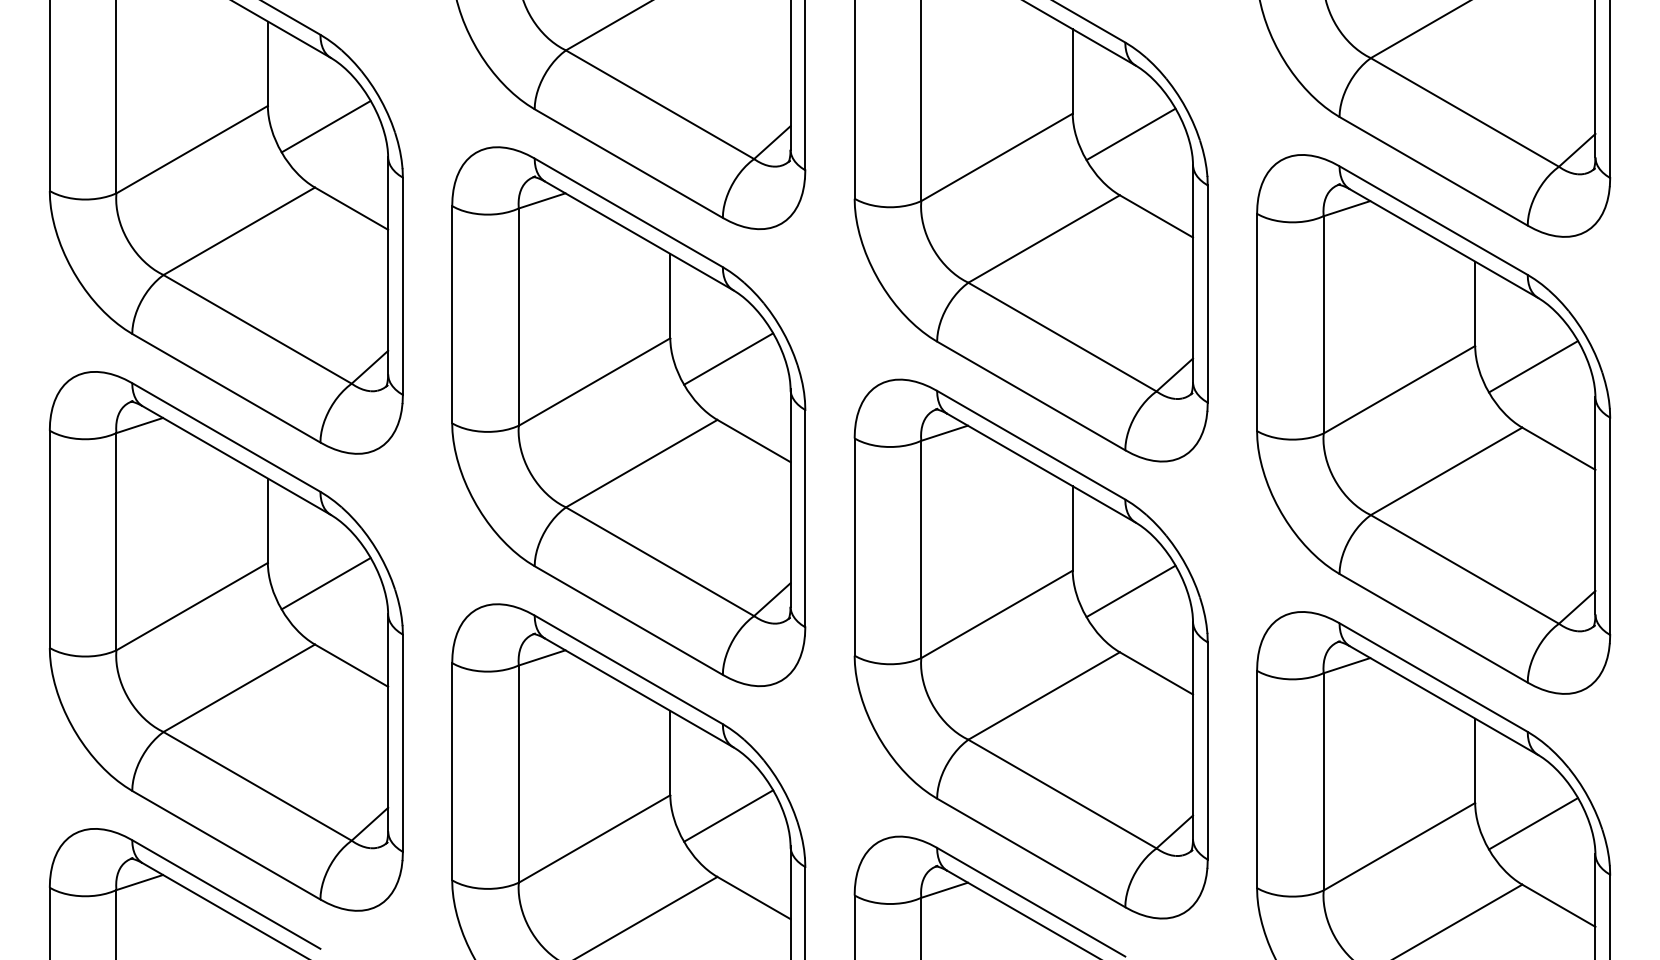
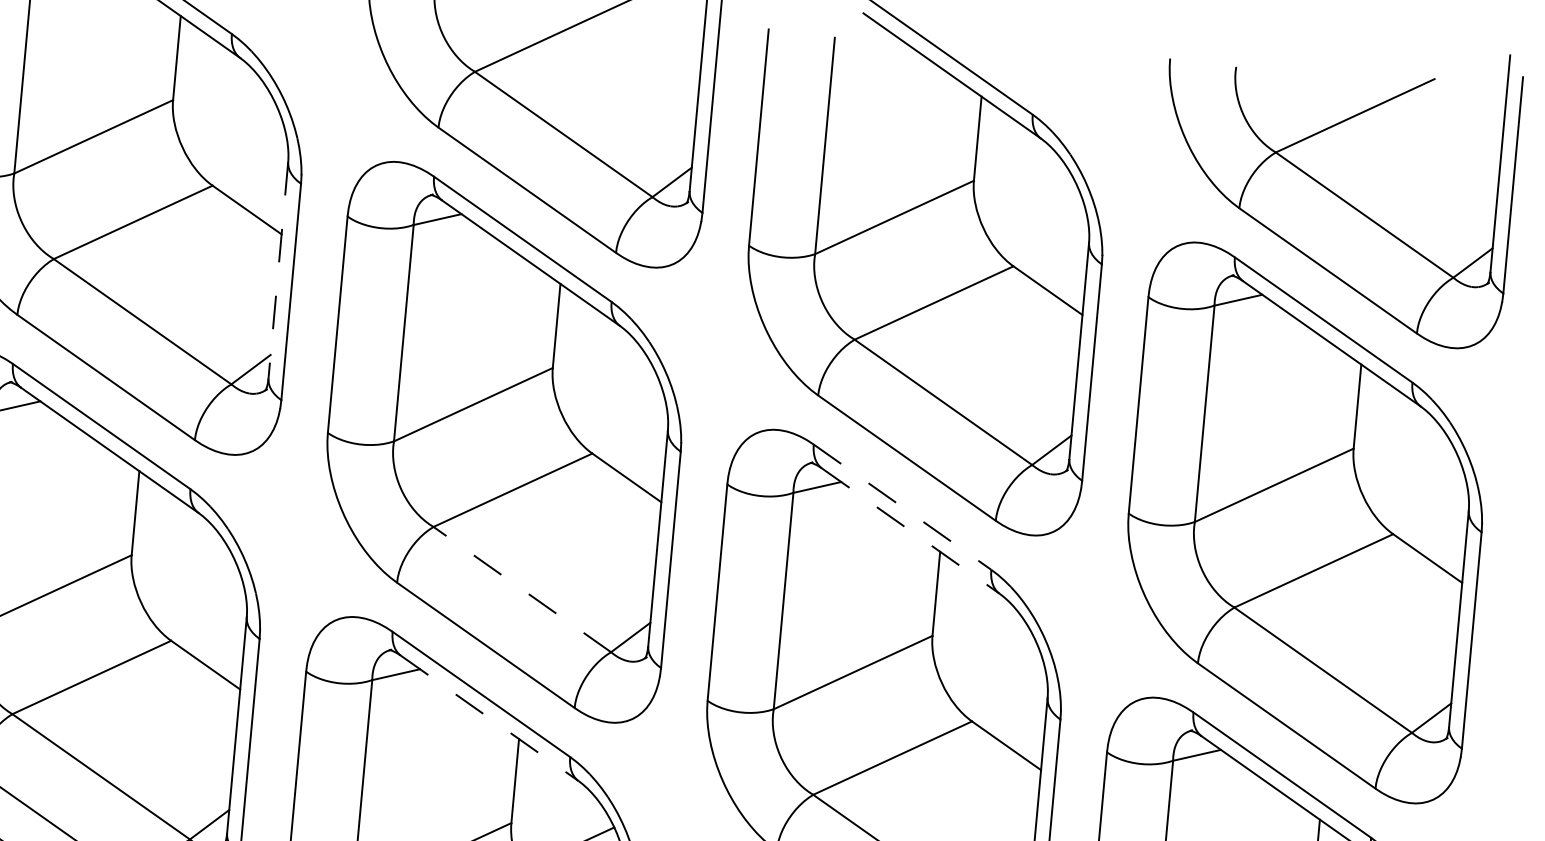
line: (325, 126) -> (228, 125), removed
line: (1130, 134) -> (1029, 206), removed
line: (388, 265) -> (278, 269), solid -> dashed
line: (728, 358) -> (608, 393), removed
line: (1532, 366) -> (1408, 474), removed
line: (1031, 445) -> (902, 507), solid -> dashed
line: (1041, 468) -> (910, 531), solid -> dashed
line: (660, 561) -> (522, 589), solid -> dashed
line: (325, 583) -> (187, 580), removed
line: (1130, 591) -> (988, 661), removed
line: (639, 692) -> (490, 717), solid -> dashed

